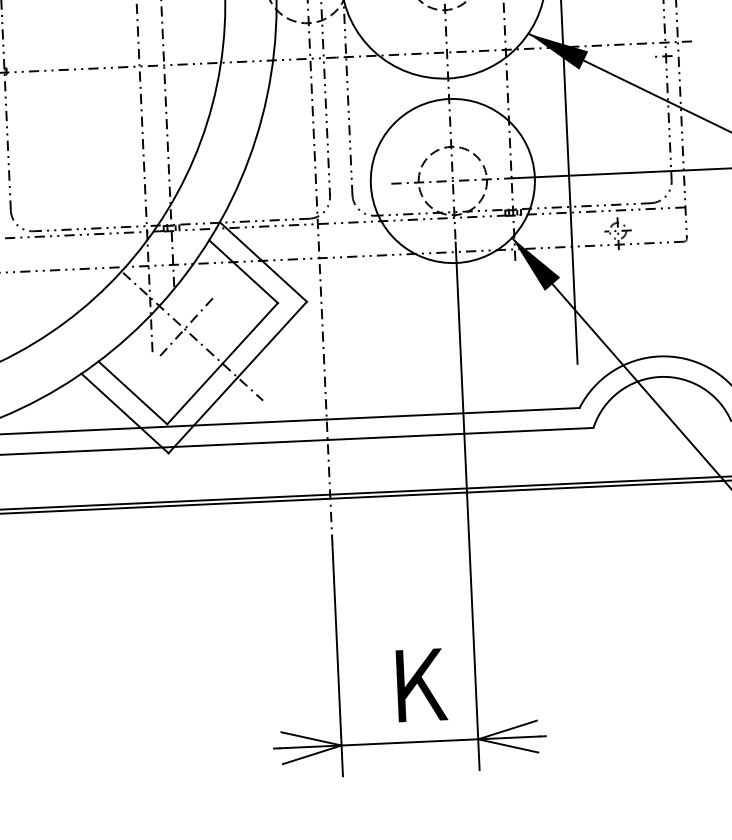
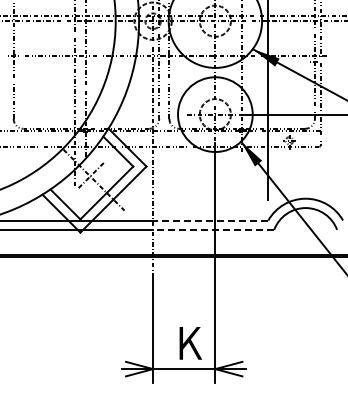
line: (452, 413) -> (210, 220), solid -> dashed
line: (460, 433) -> (213, 229), solid -> dashed

